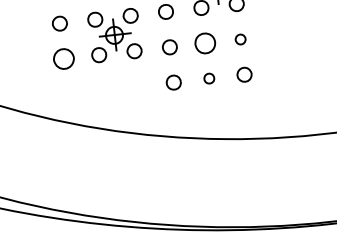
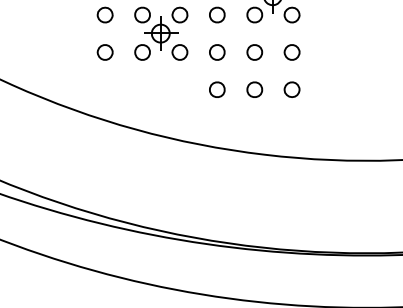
part: (240, 39) -> (291, 52), size x1.43
part: (205, 43) -> (254, 52), size x0.71
part: (63, 59) -> (104, 52), size x0.71
part: (208, 78) -> (254, 89), size x1.43

